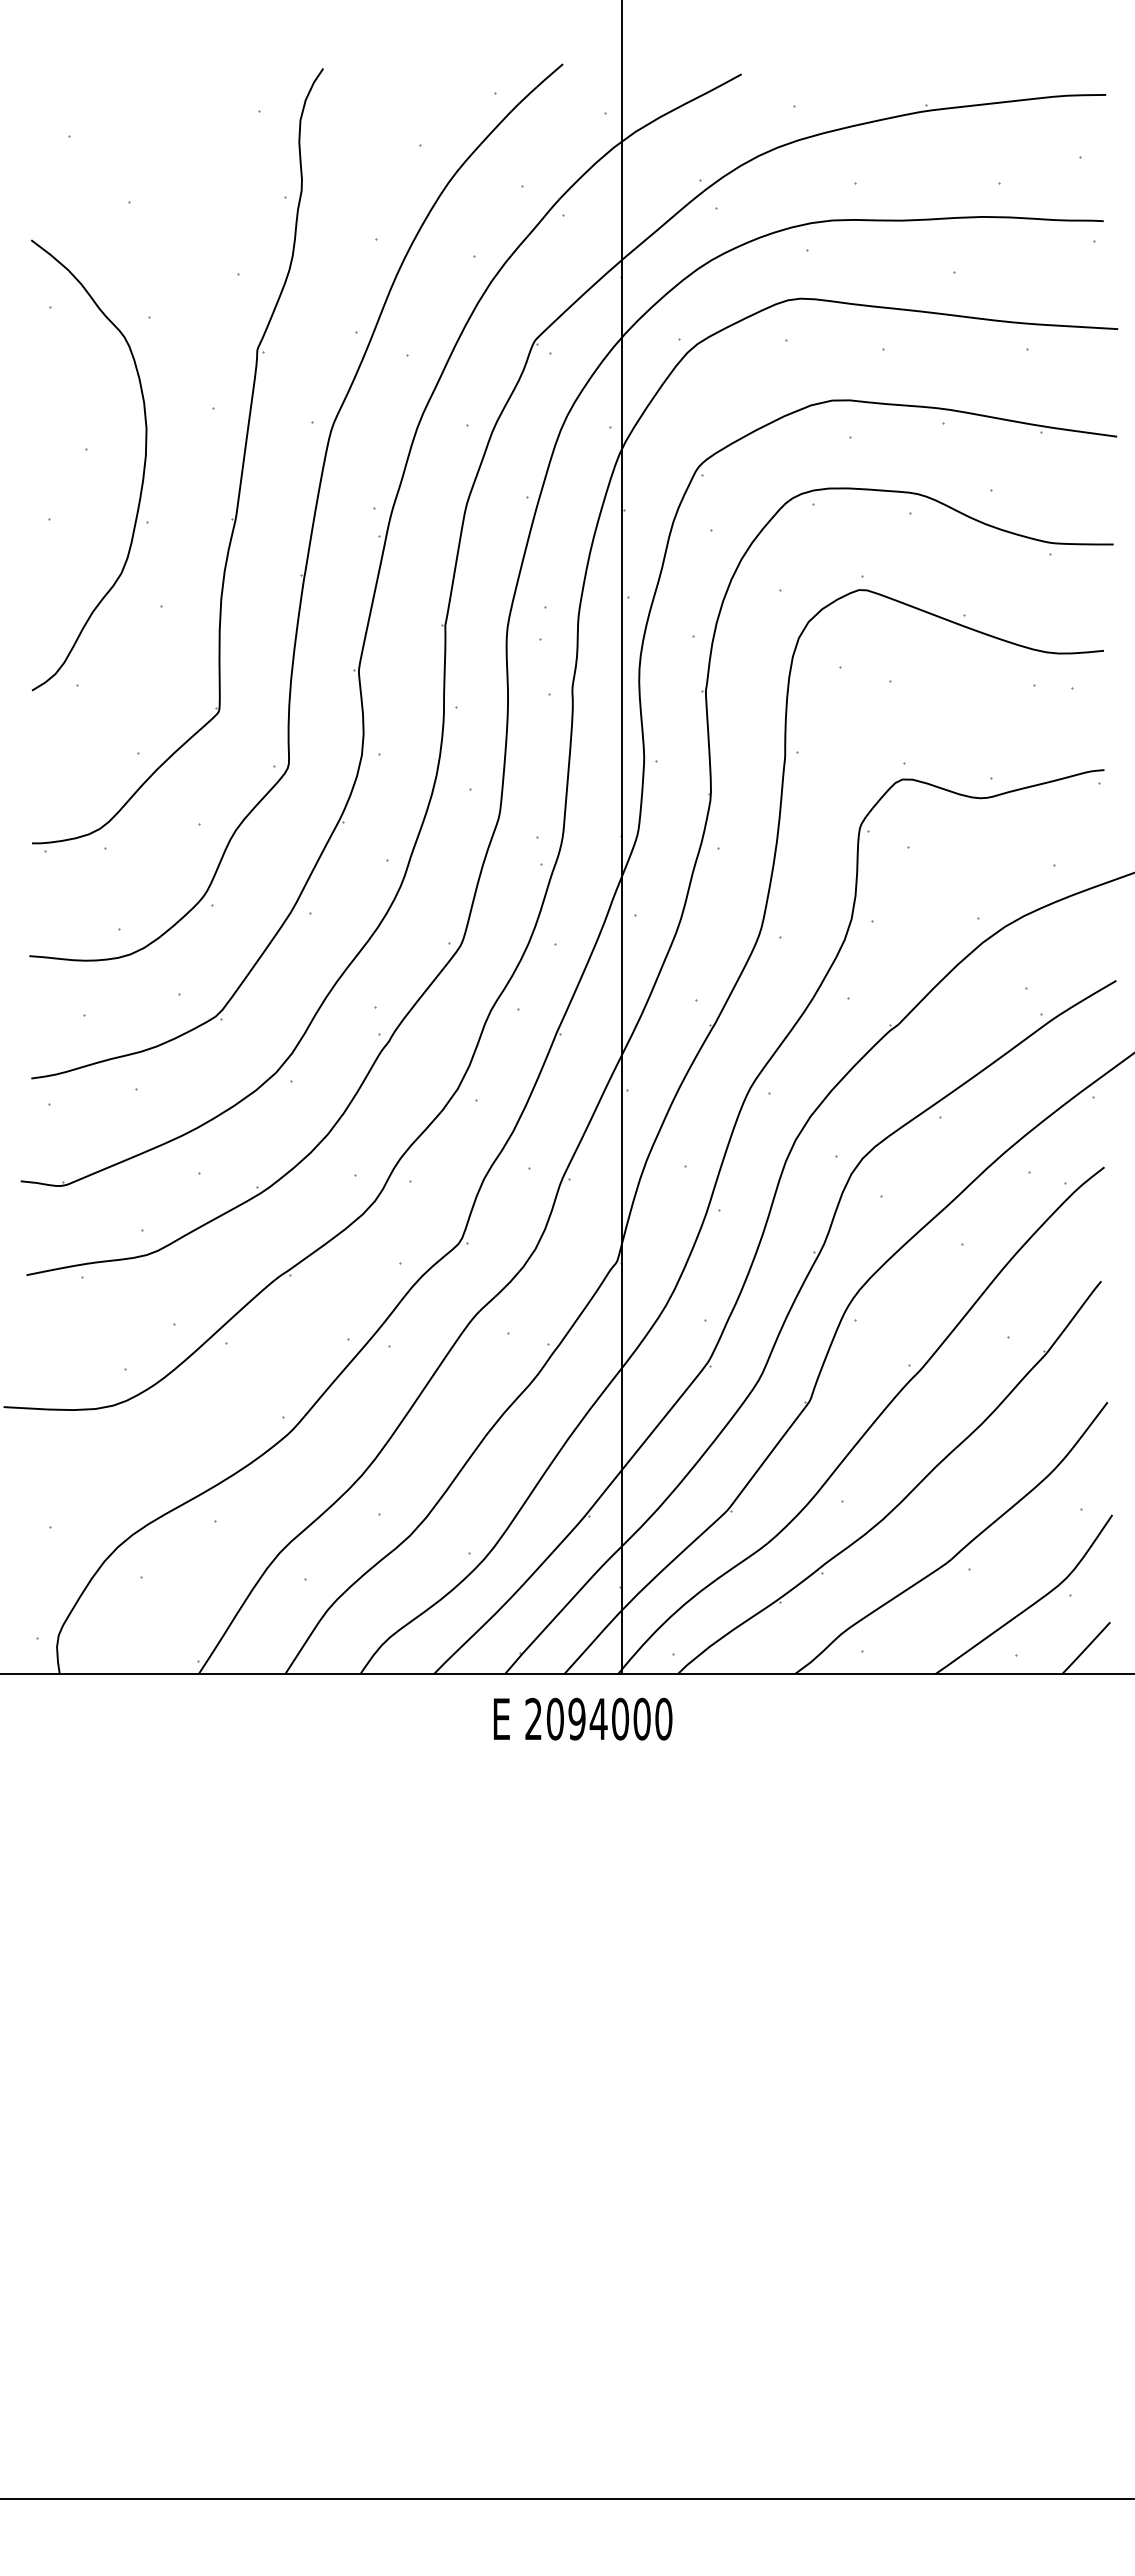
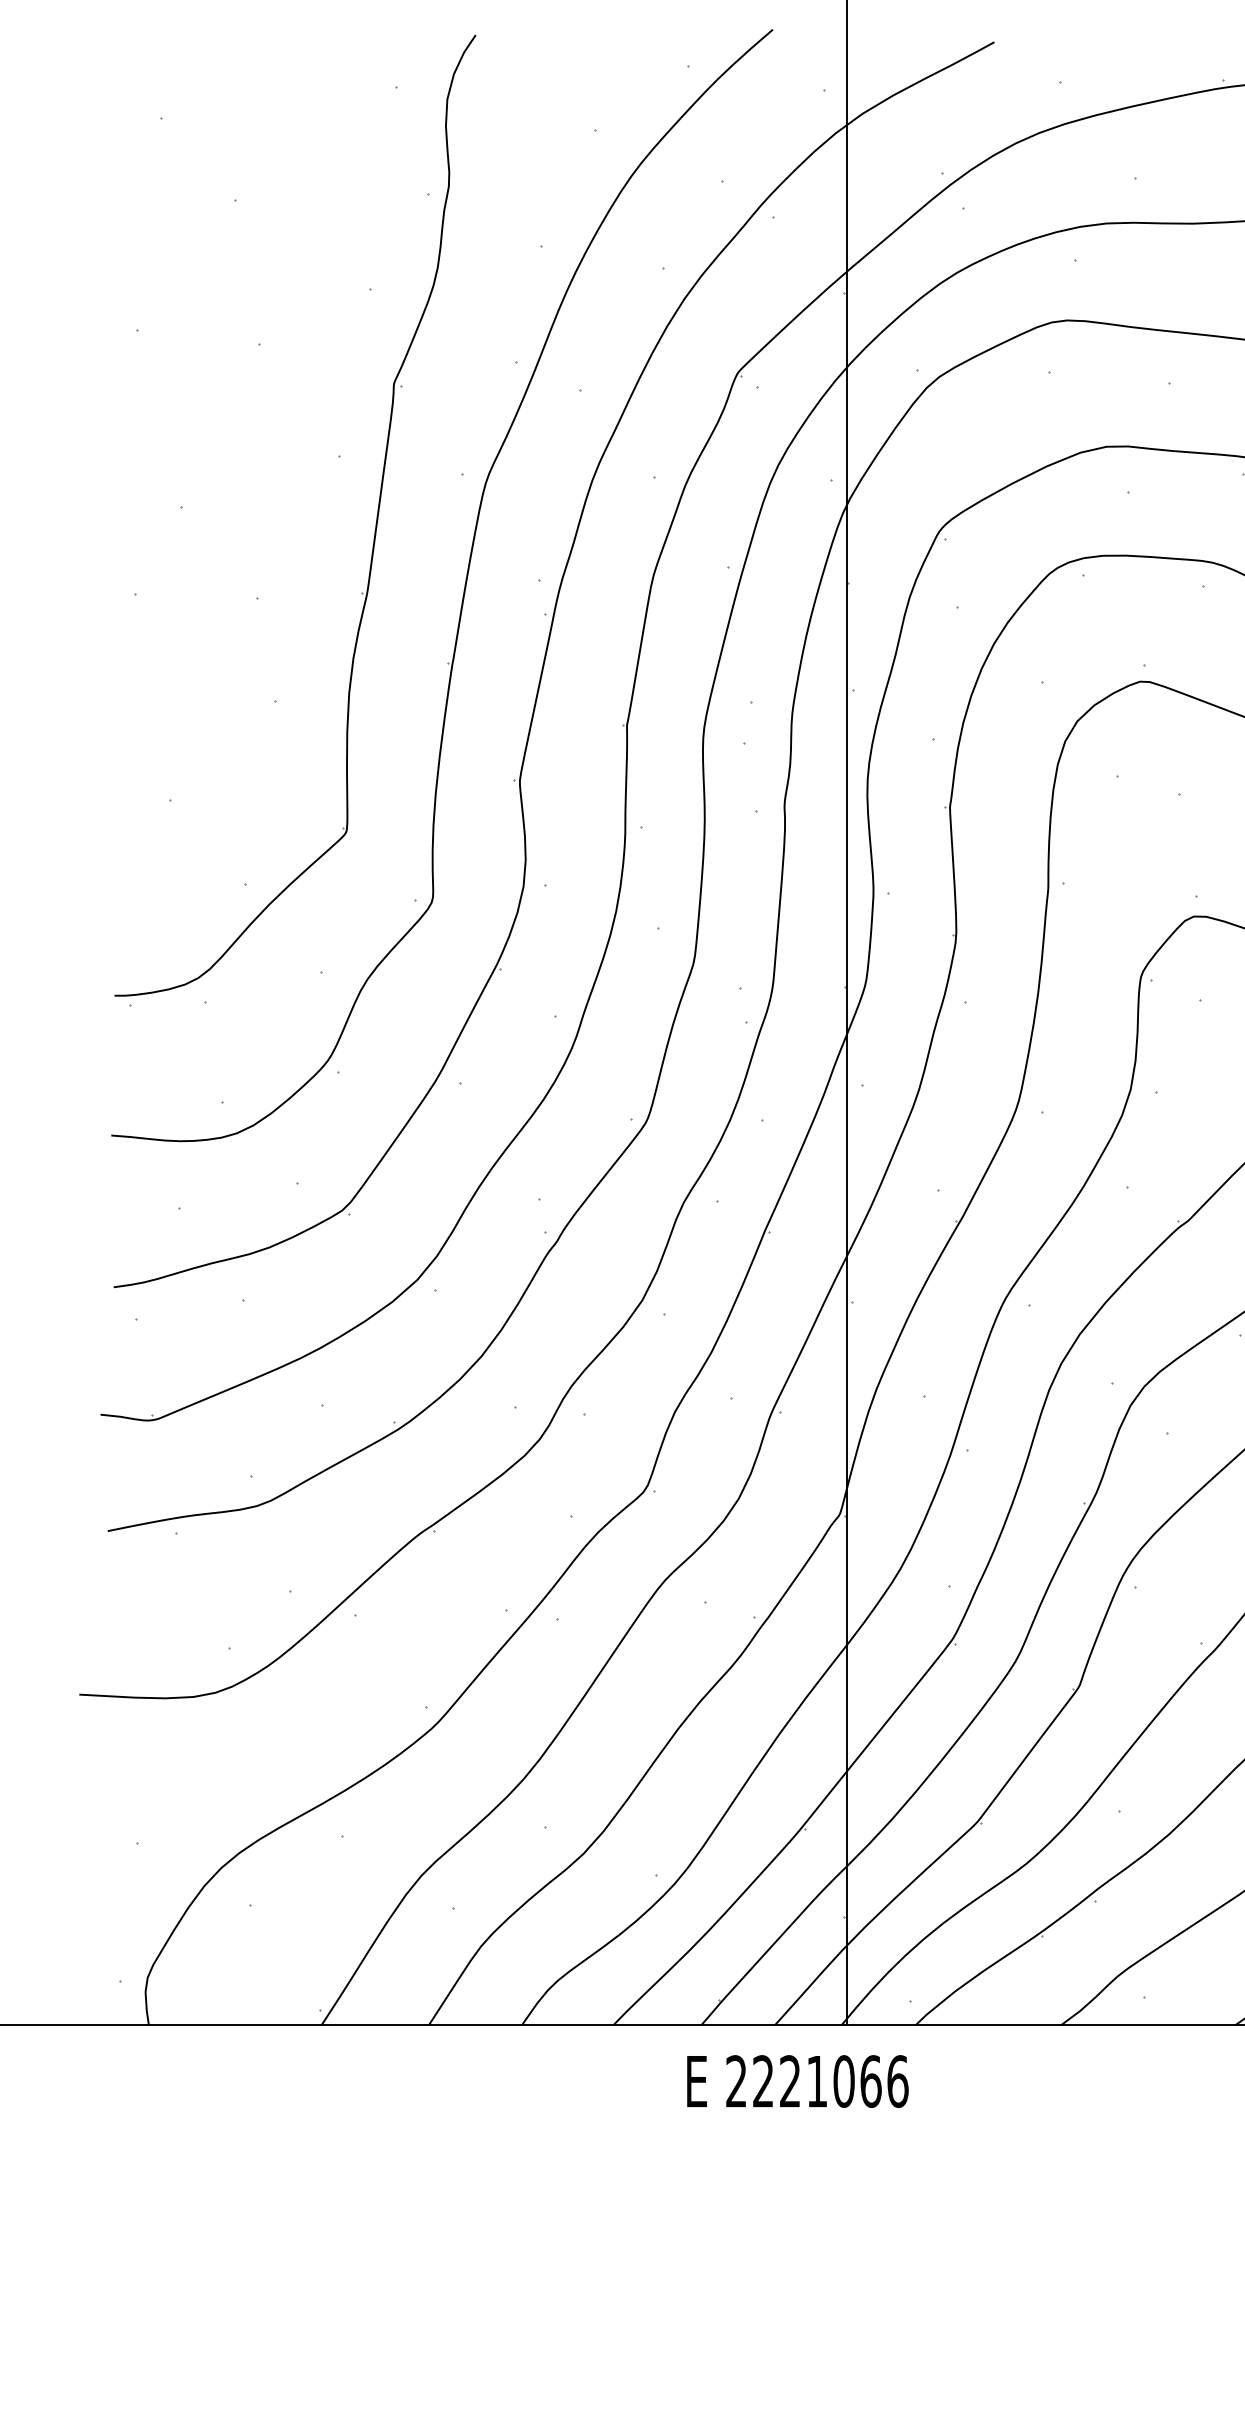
curve: (142, 474) -> (251, 538), removed
text: (609, 1718) -> (830, 2080), 2094000 -> 2221066

